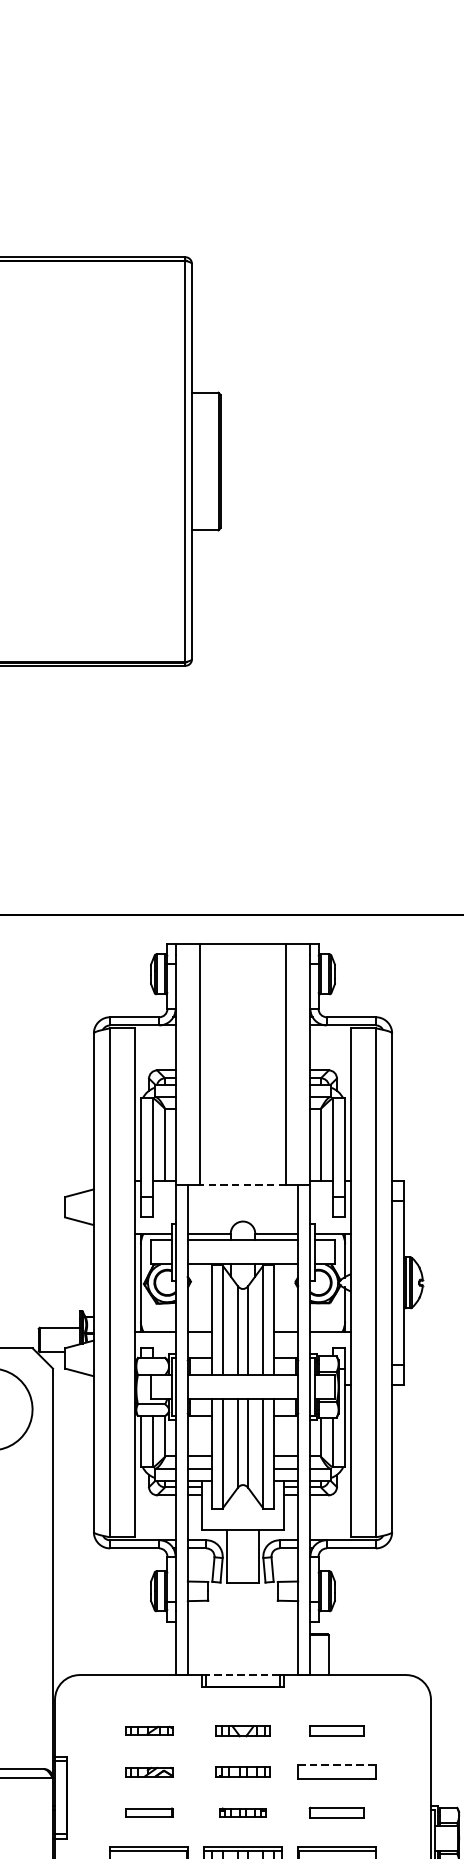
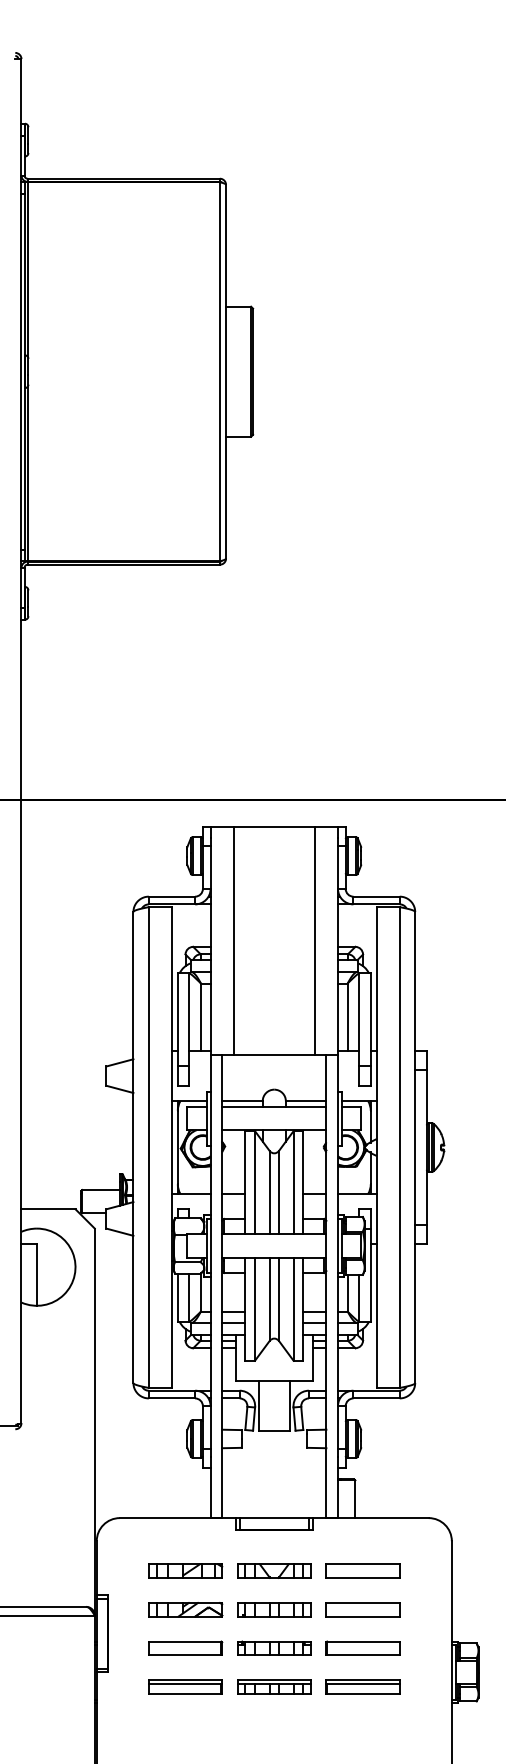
line: (243, 1184) -> (274, 1054), dashed -> solid
line: (243, 1675) -> (274, 1518), dashed -> solid
part: (148, 1730) -> (185, 1570), size x1.67
part: (243, 1730) -> (274, 1570), size x1.43
part: (336, 1730) -> (362, 1570), size x1.43
line: (337, 1765) -> (363, 1603), dashed -> solid
part: (148, 1771) -> (185, 1609), size x1.67
part: (243, 1771) -> (274, 1609), size x1.43
part: (148, 1812) -> (185, 1647), size x1.67
part: (243, 1812) -> (274, 1647), size x1.67
part: (336, 1812) -> (362, 1647), size x1.43

